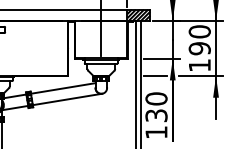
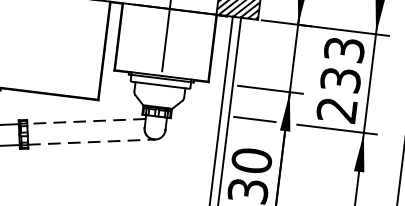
text: (199, 48) -> (340, 79), 190 -> 233
line: (63, 88) -> (86, 121), solid -> dashed
line: (68, 99) -> (93, 142), solid -> dashed

